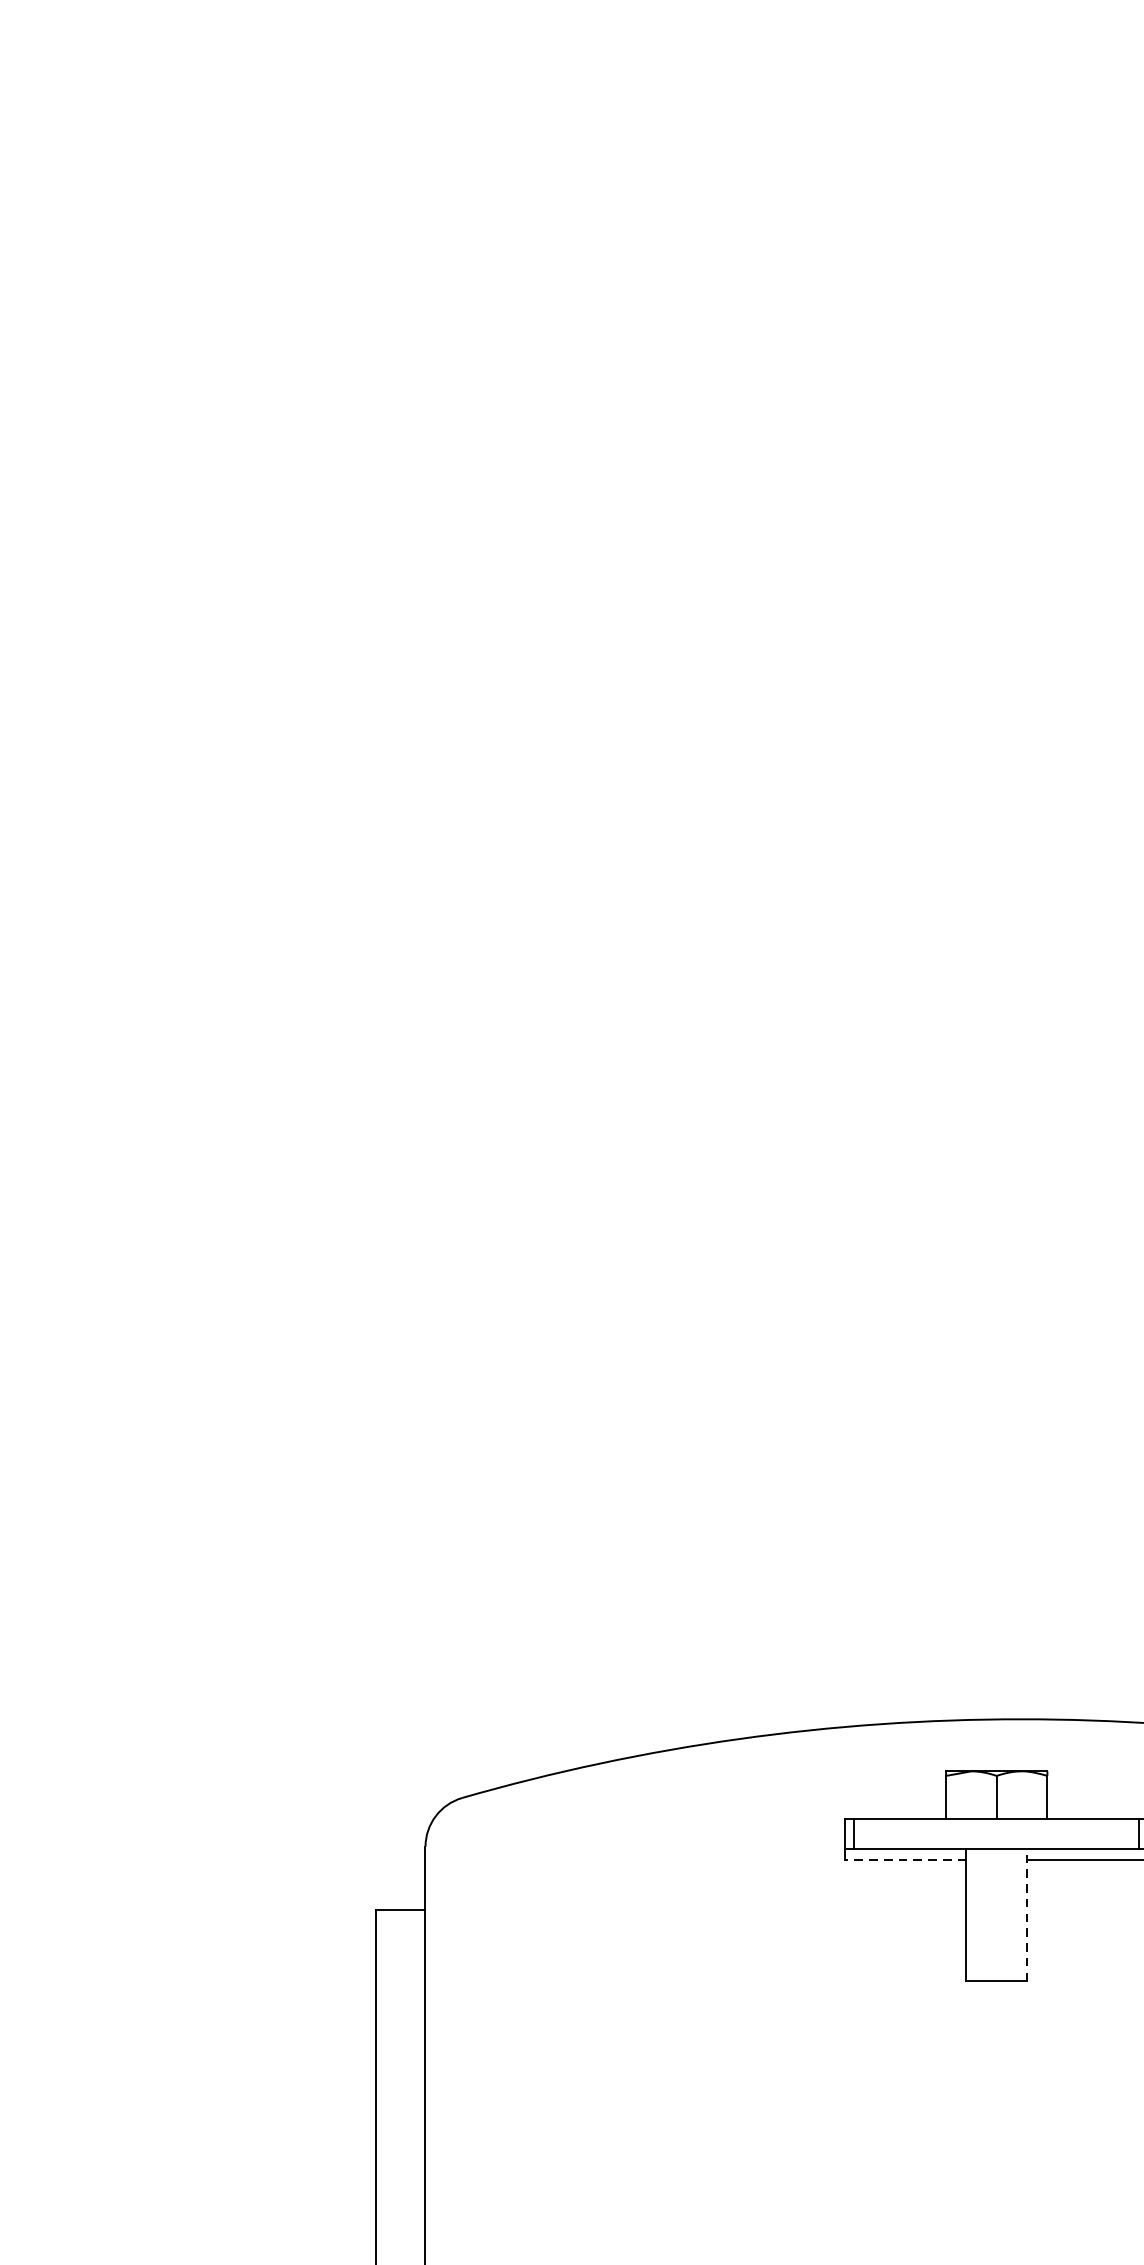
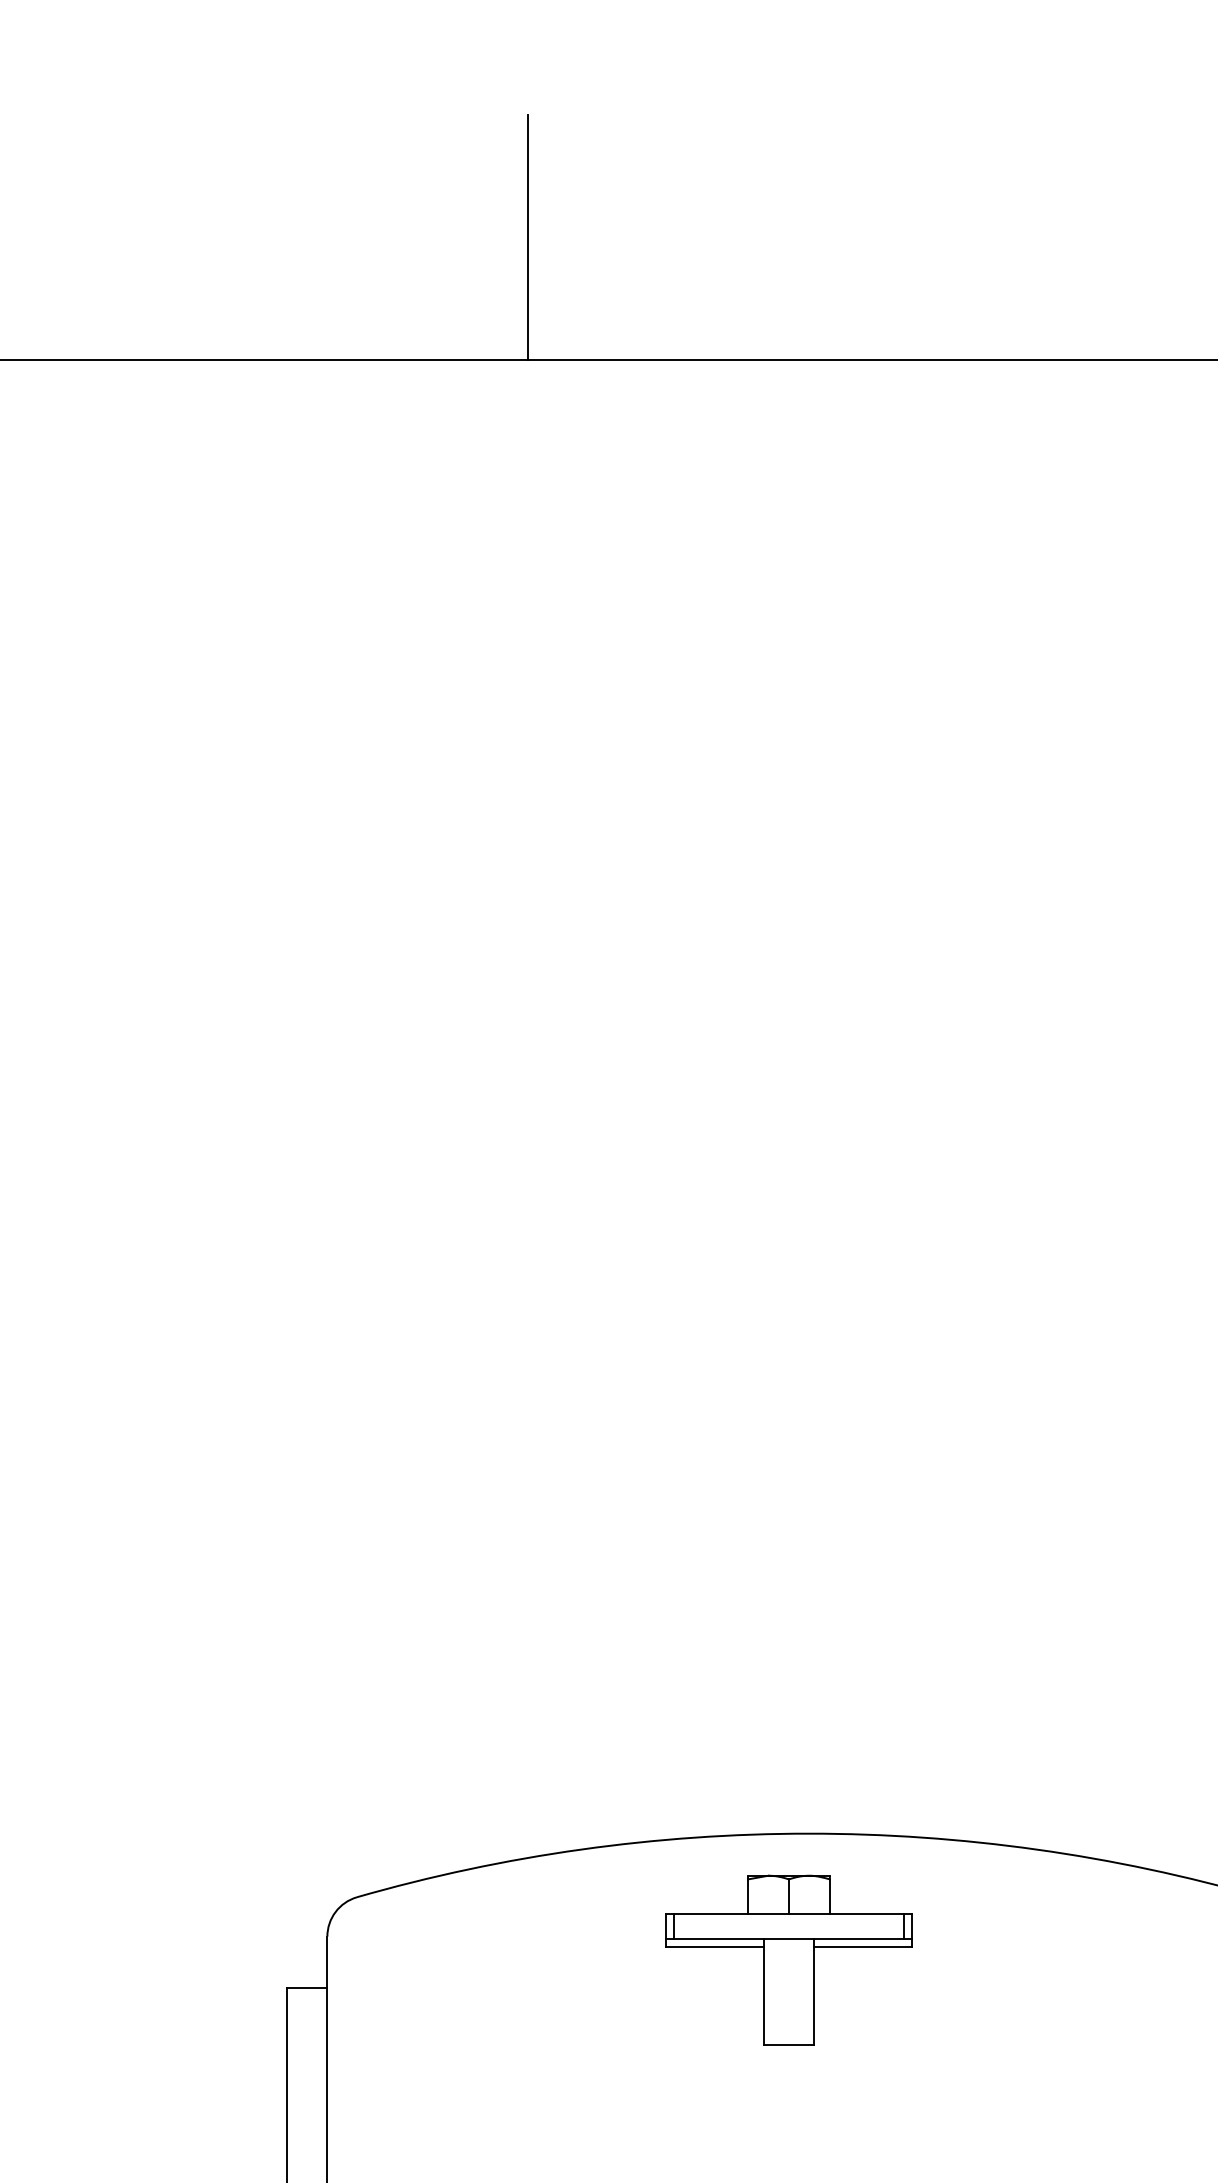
line: (904, 1860) -> (714, 1947), dashed -> solid
line: (1027, 1914) -> (813, 1991), dashed -> solid

